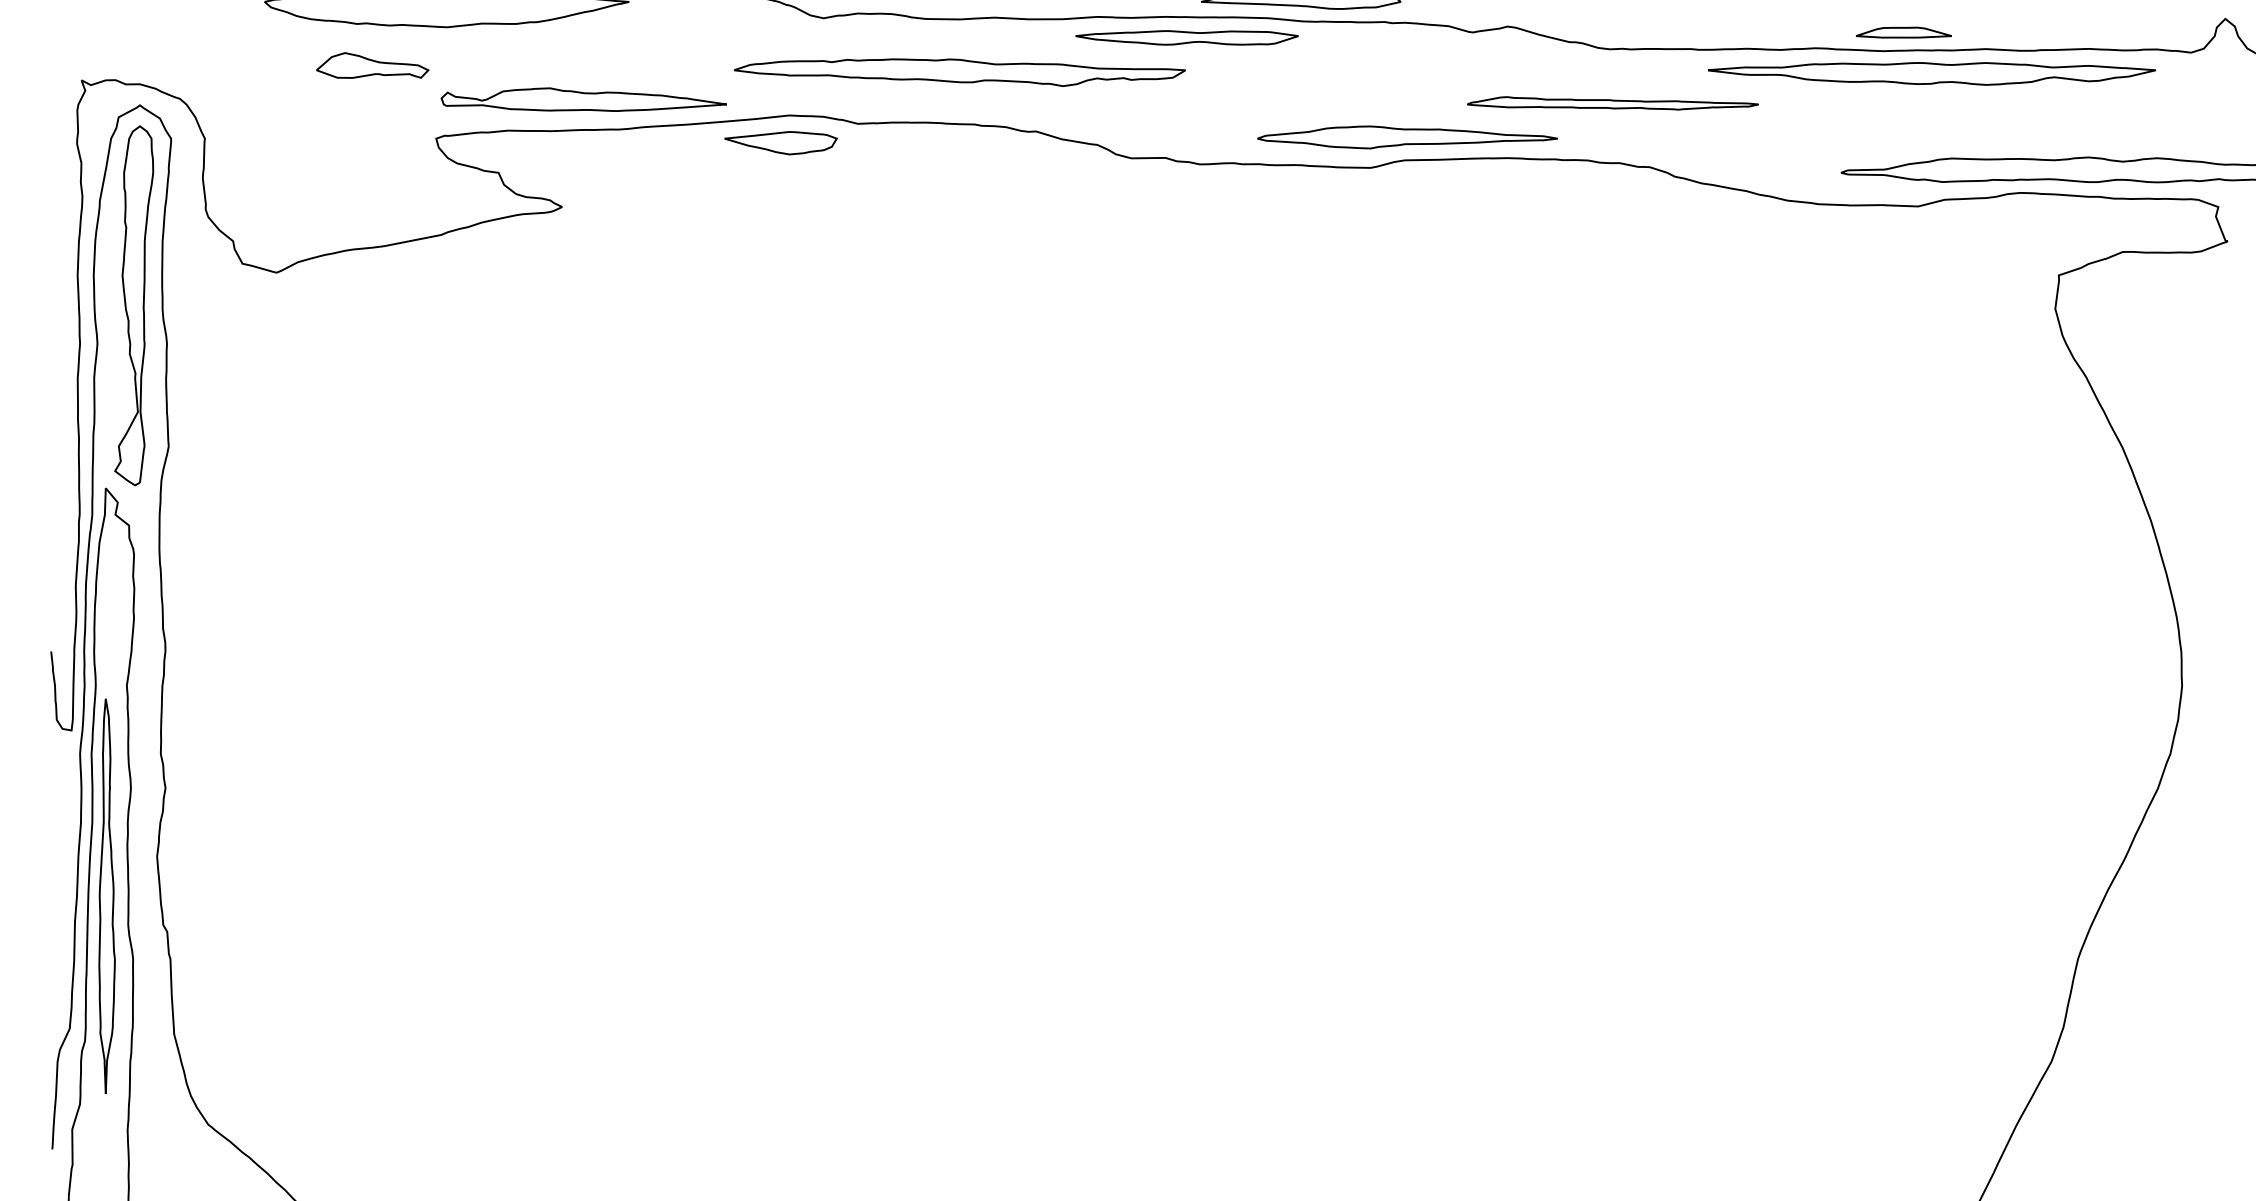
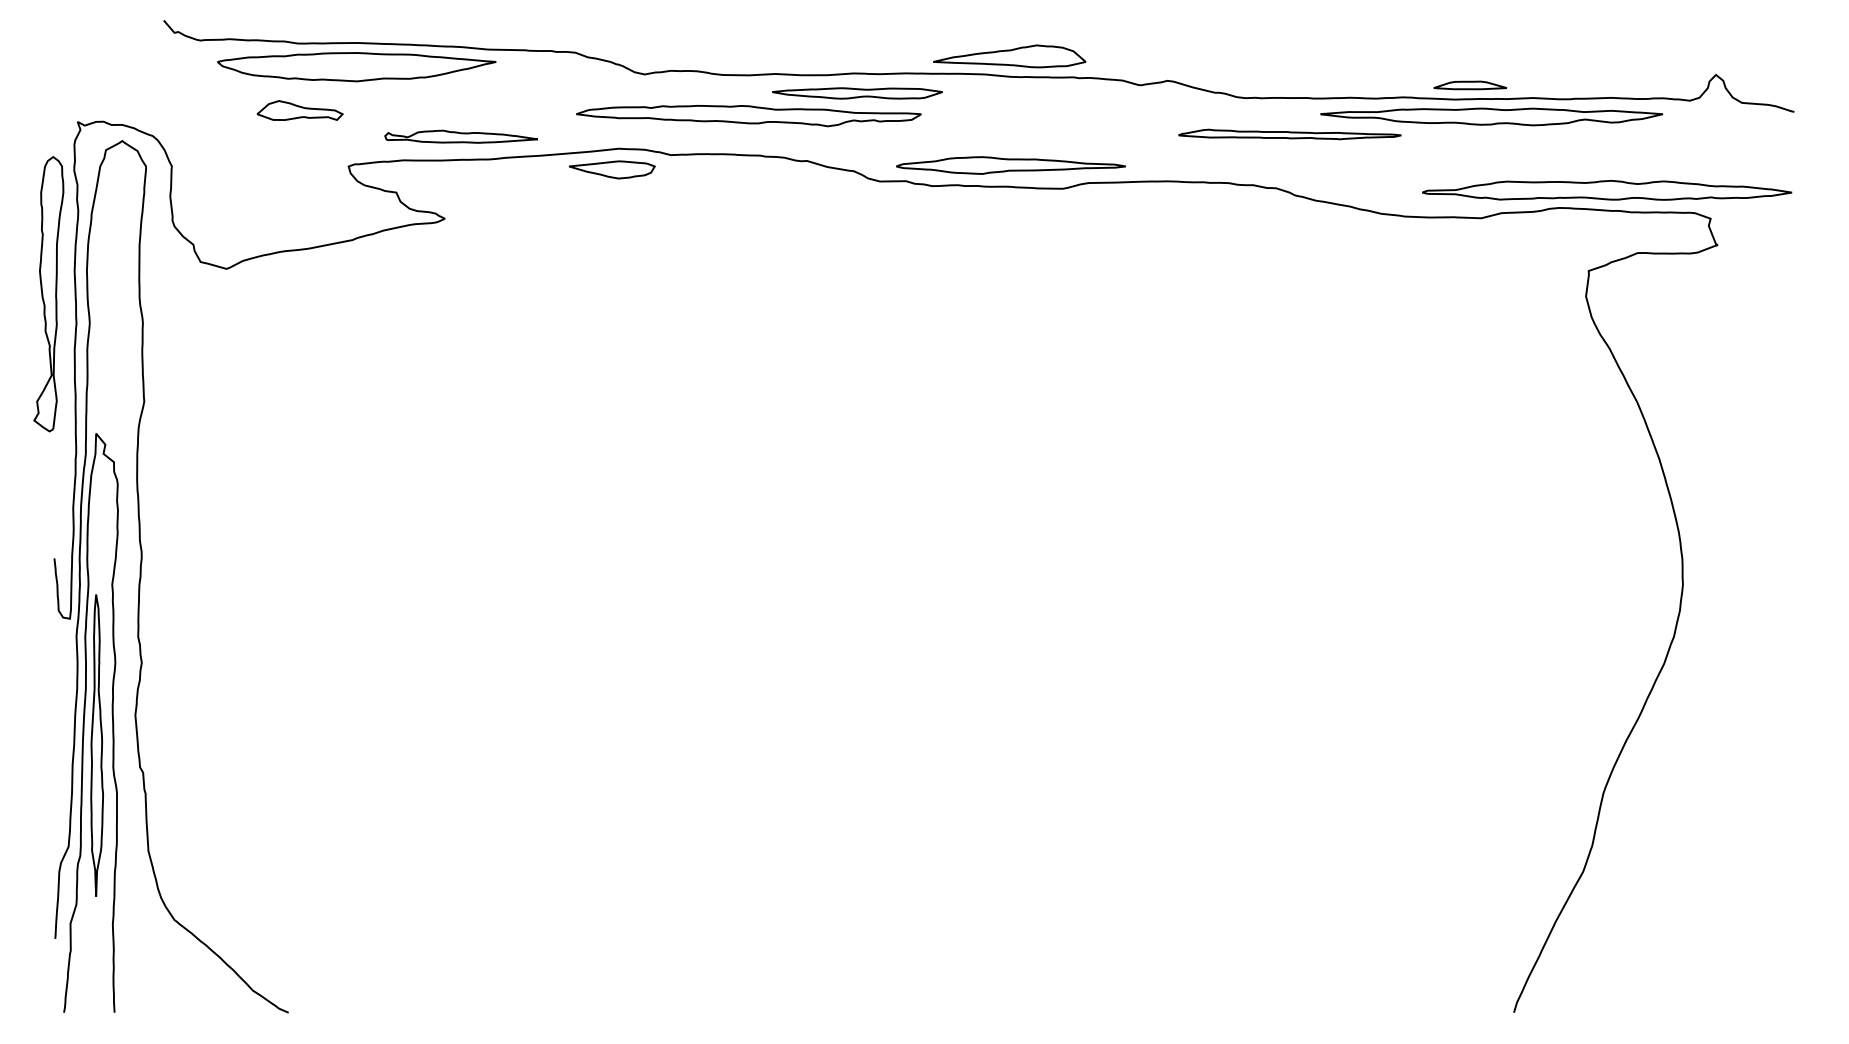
part: (1187, 37) -> (857, 93), moved
part: (582, 99) -> (460, 136), size x0.7
part: (1612, 103) -> (1289, 134), moved
part: (1406, 137) -> (1010, 165), moved
part: (133, 306) -> (48, 294), moved

